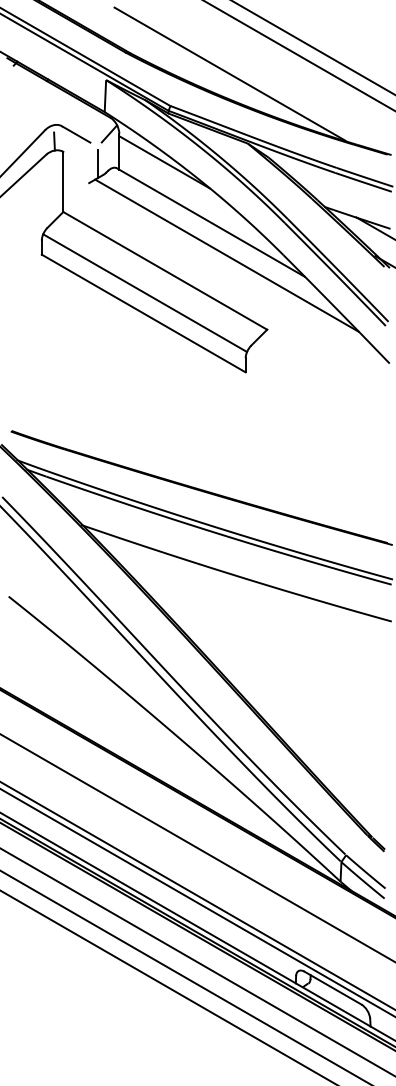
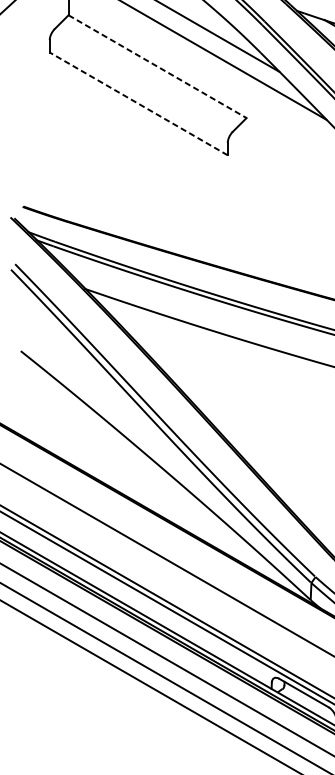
line: (165, 270) -> (157, 66), solid -> dashed
line: (145, 292) -> (140, 85), removed
line: (143, 313) -> (138, 103), solid -> dashed

